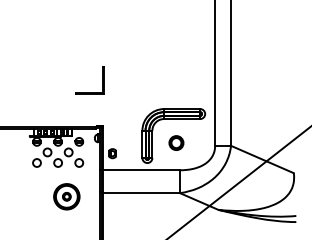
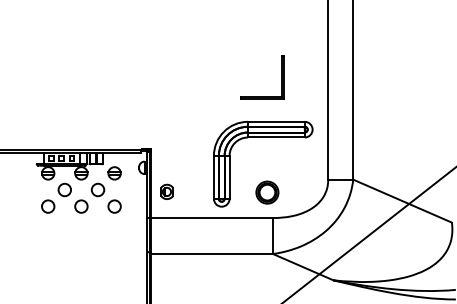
part: (89, 92) -> (261, 95), moved
part: (176, 142) -> (267, 191), moved
part: (66, 196) -> (94, 259), removed

